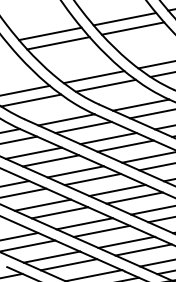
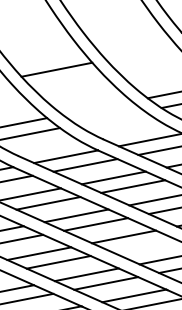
line: (124, 19) -> (131, 42), removed
line: (132, 28) -> (141, 52), removed
line: (50, 33) -> (47, 58), removed
line: (93, 77) -> (96, 108), removed
line: (105, 85) -> (110, 117), removed
line: (134, 197) -> (143, 244), removed

